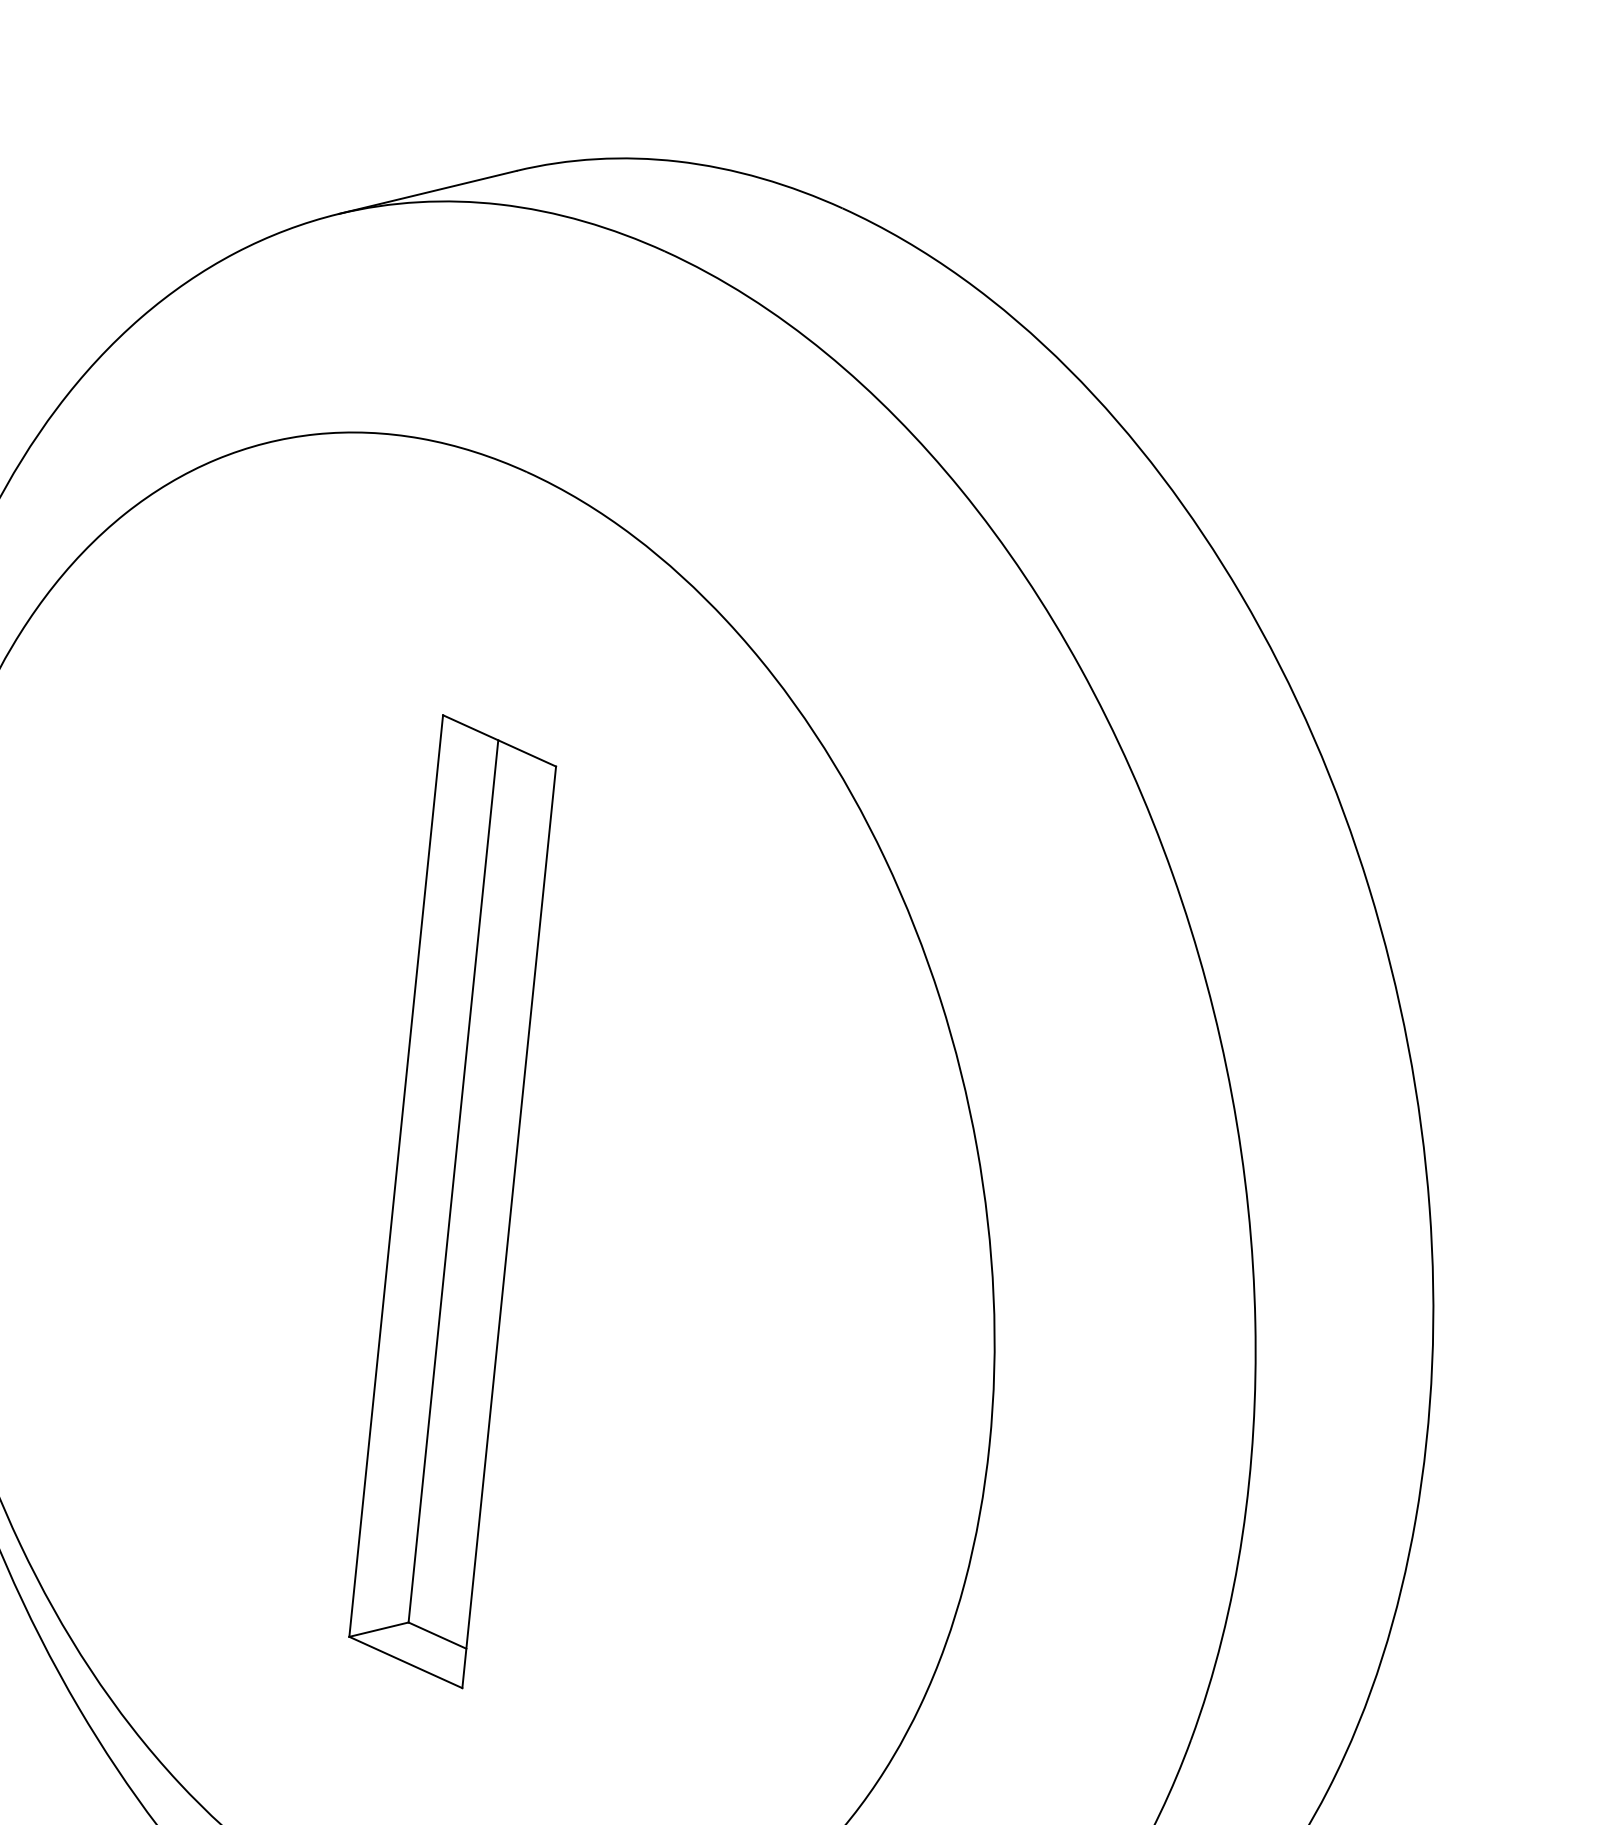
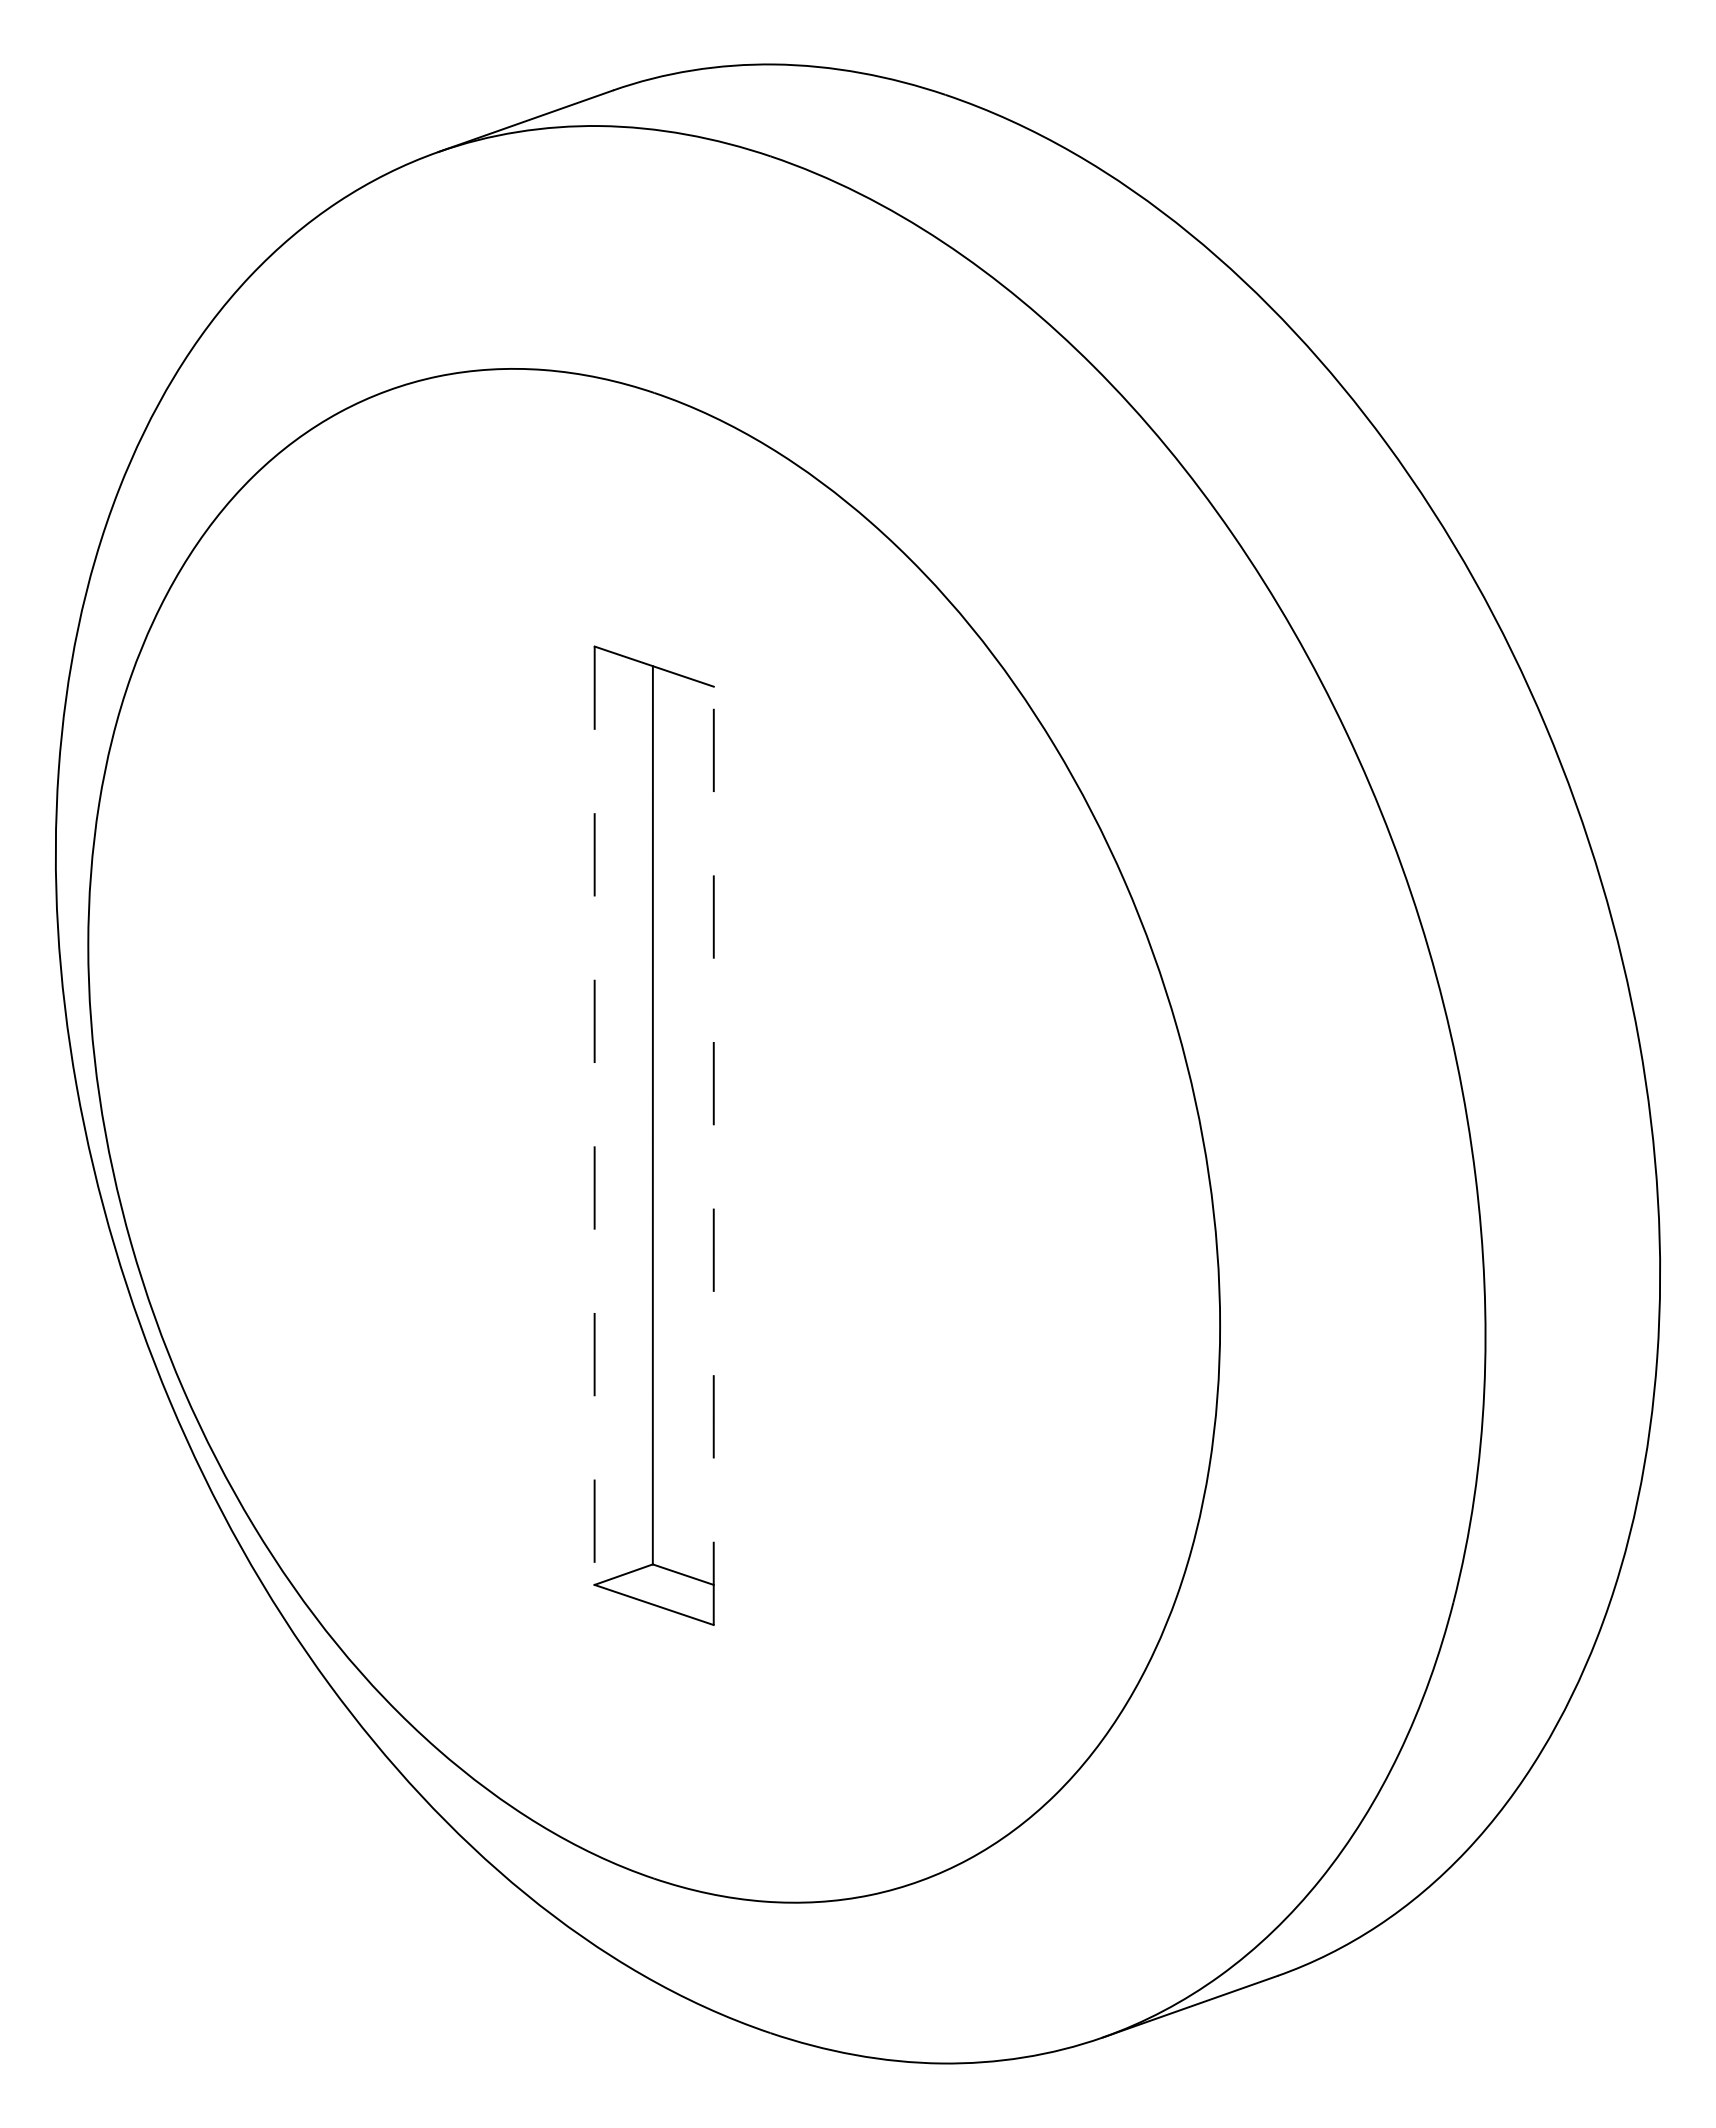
line: (395, 1176) -> (594, 1116), solid -> dashed
line: (508, 1226) -> (713, 1155), solid -> dashed

